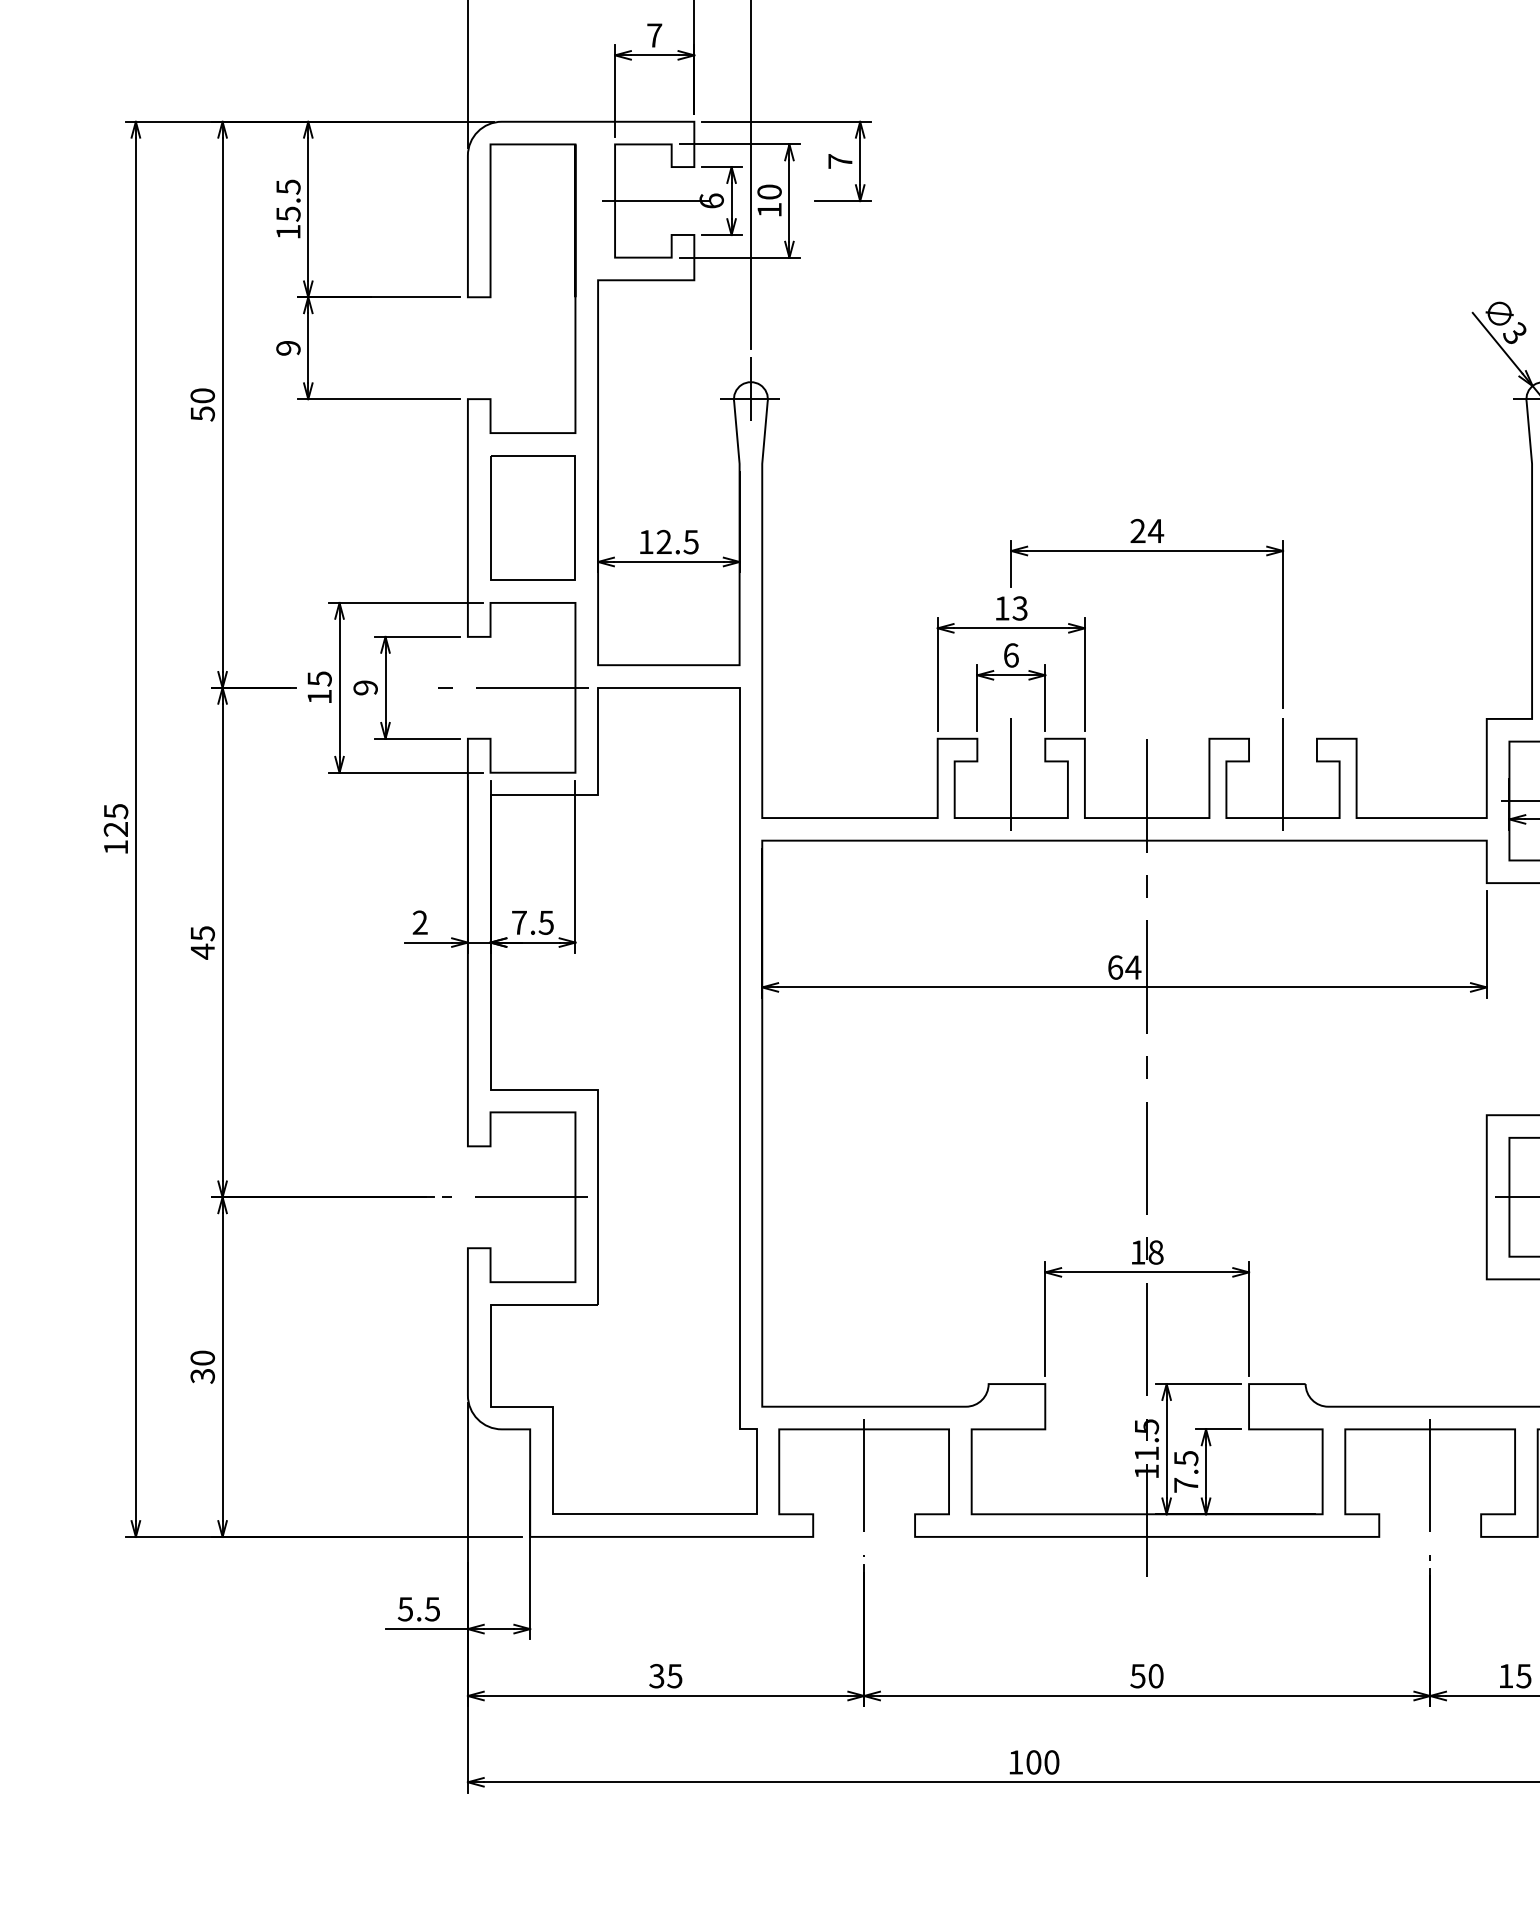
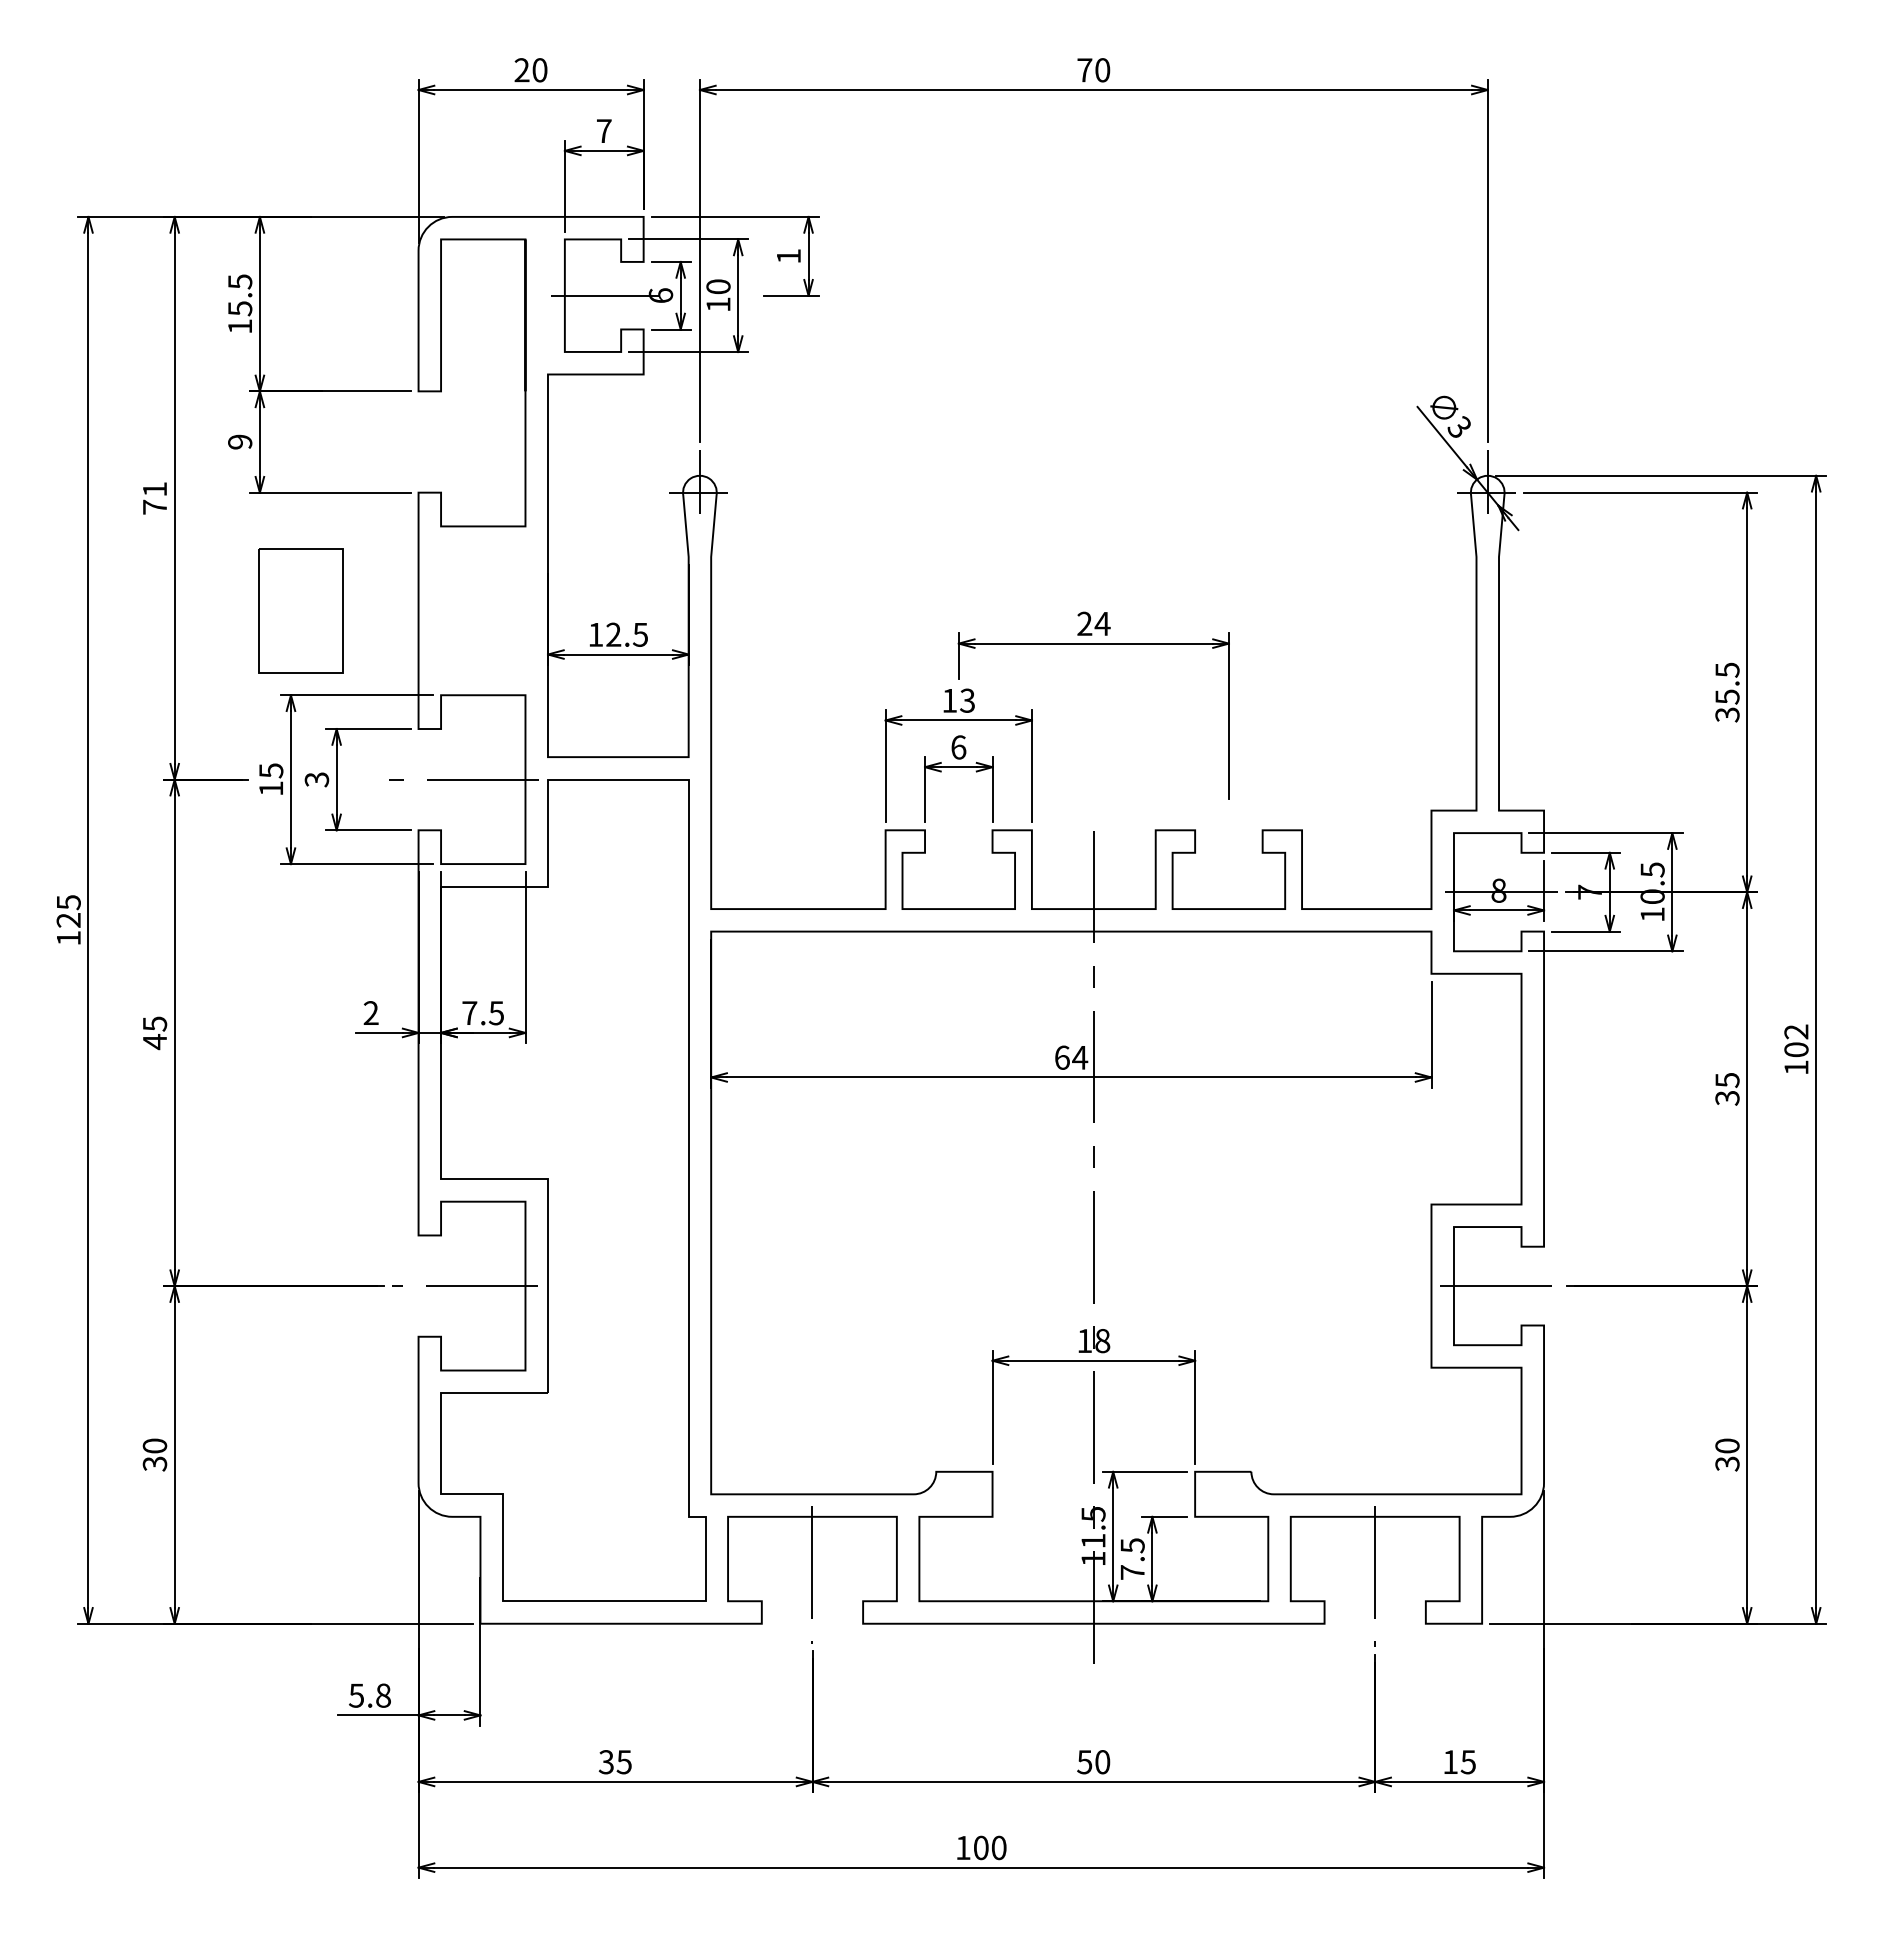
text: (840, 161) -> (788, 256), 7 -> 1
text: (202, 405) -> (154, 498), 50 -> 71
part: (532, 517) -> (300, 610), moved
text: (366, 687) -> (317, 779), 9 -> 3
line: (1011, 773) -> (958, 864), removed
line: (1282, 773) -> (1228, 864), removed
text: (431, 1609) -> (382, 1695), 5.5 -> 5.8

